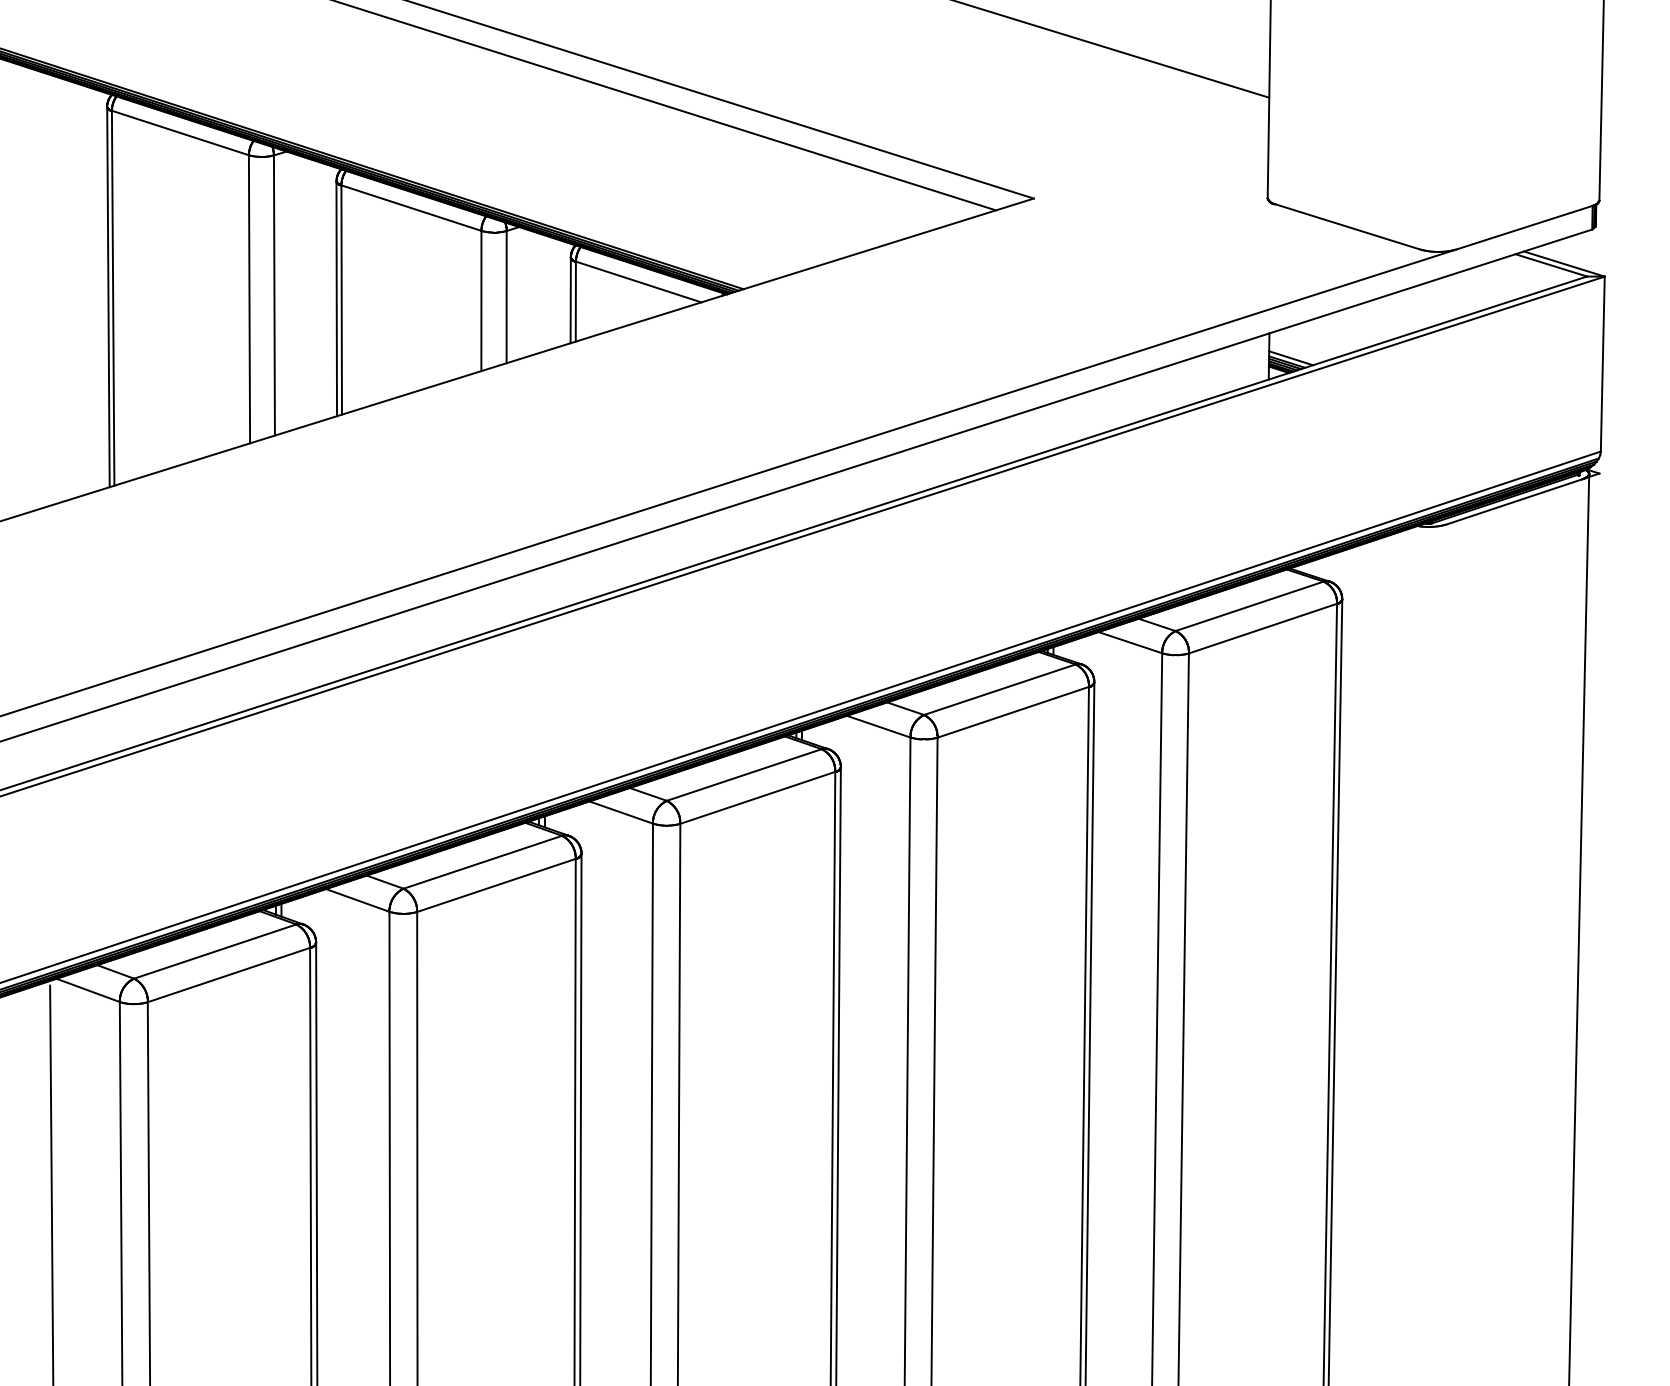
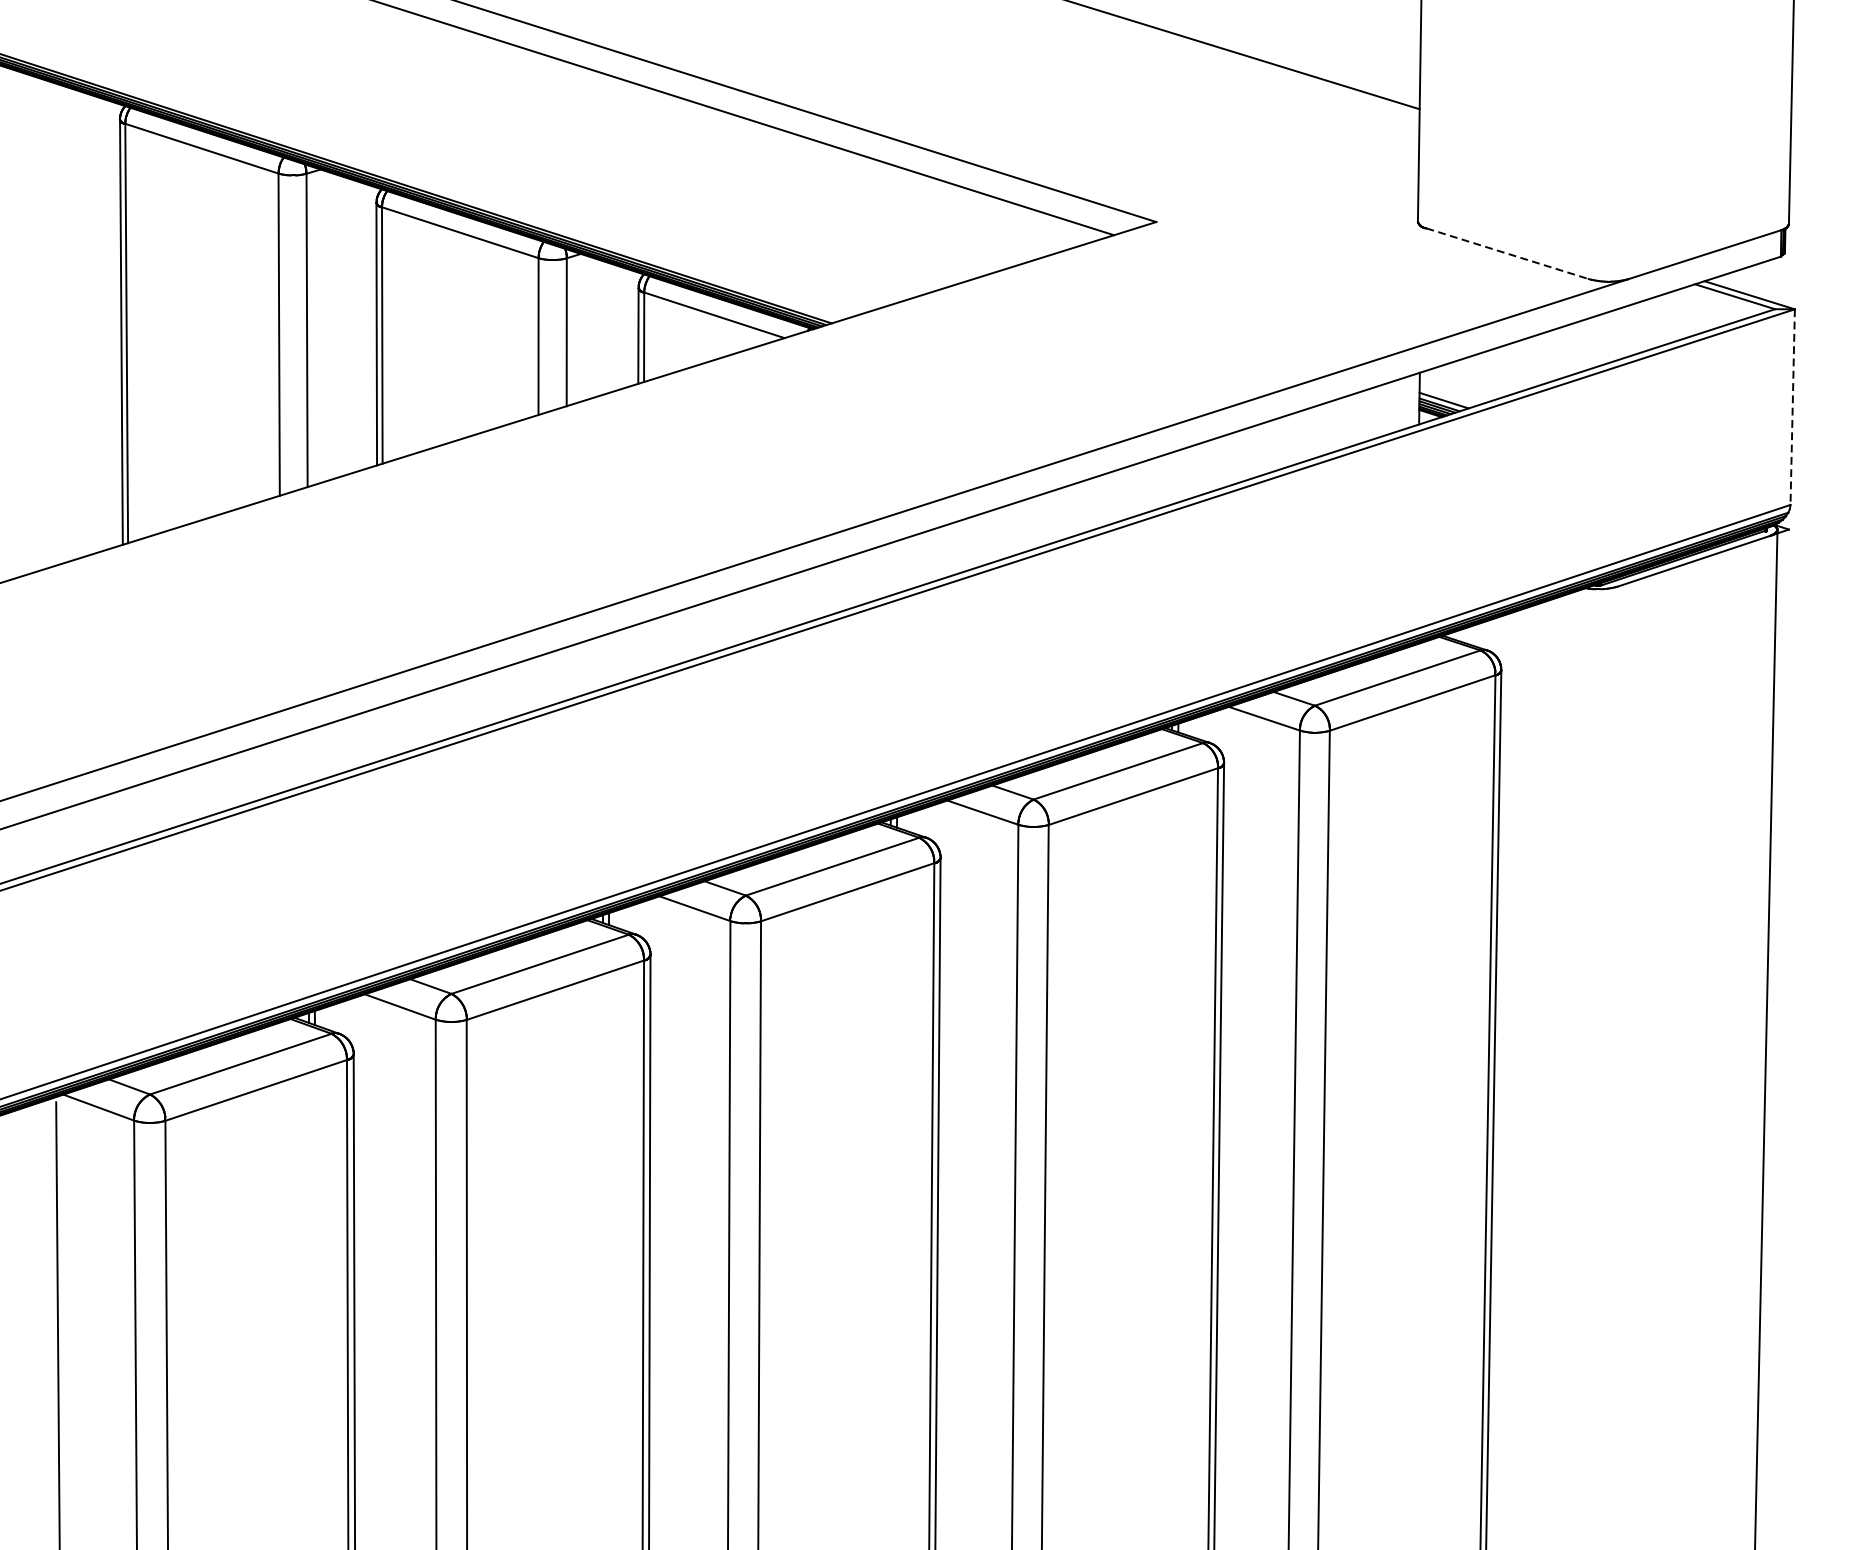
line: (1347, 226) -> (1507, 253), solid -> dashed
line: (1602, 364) -> (1792, 407), solid -> dashed

